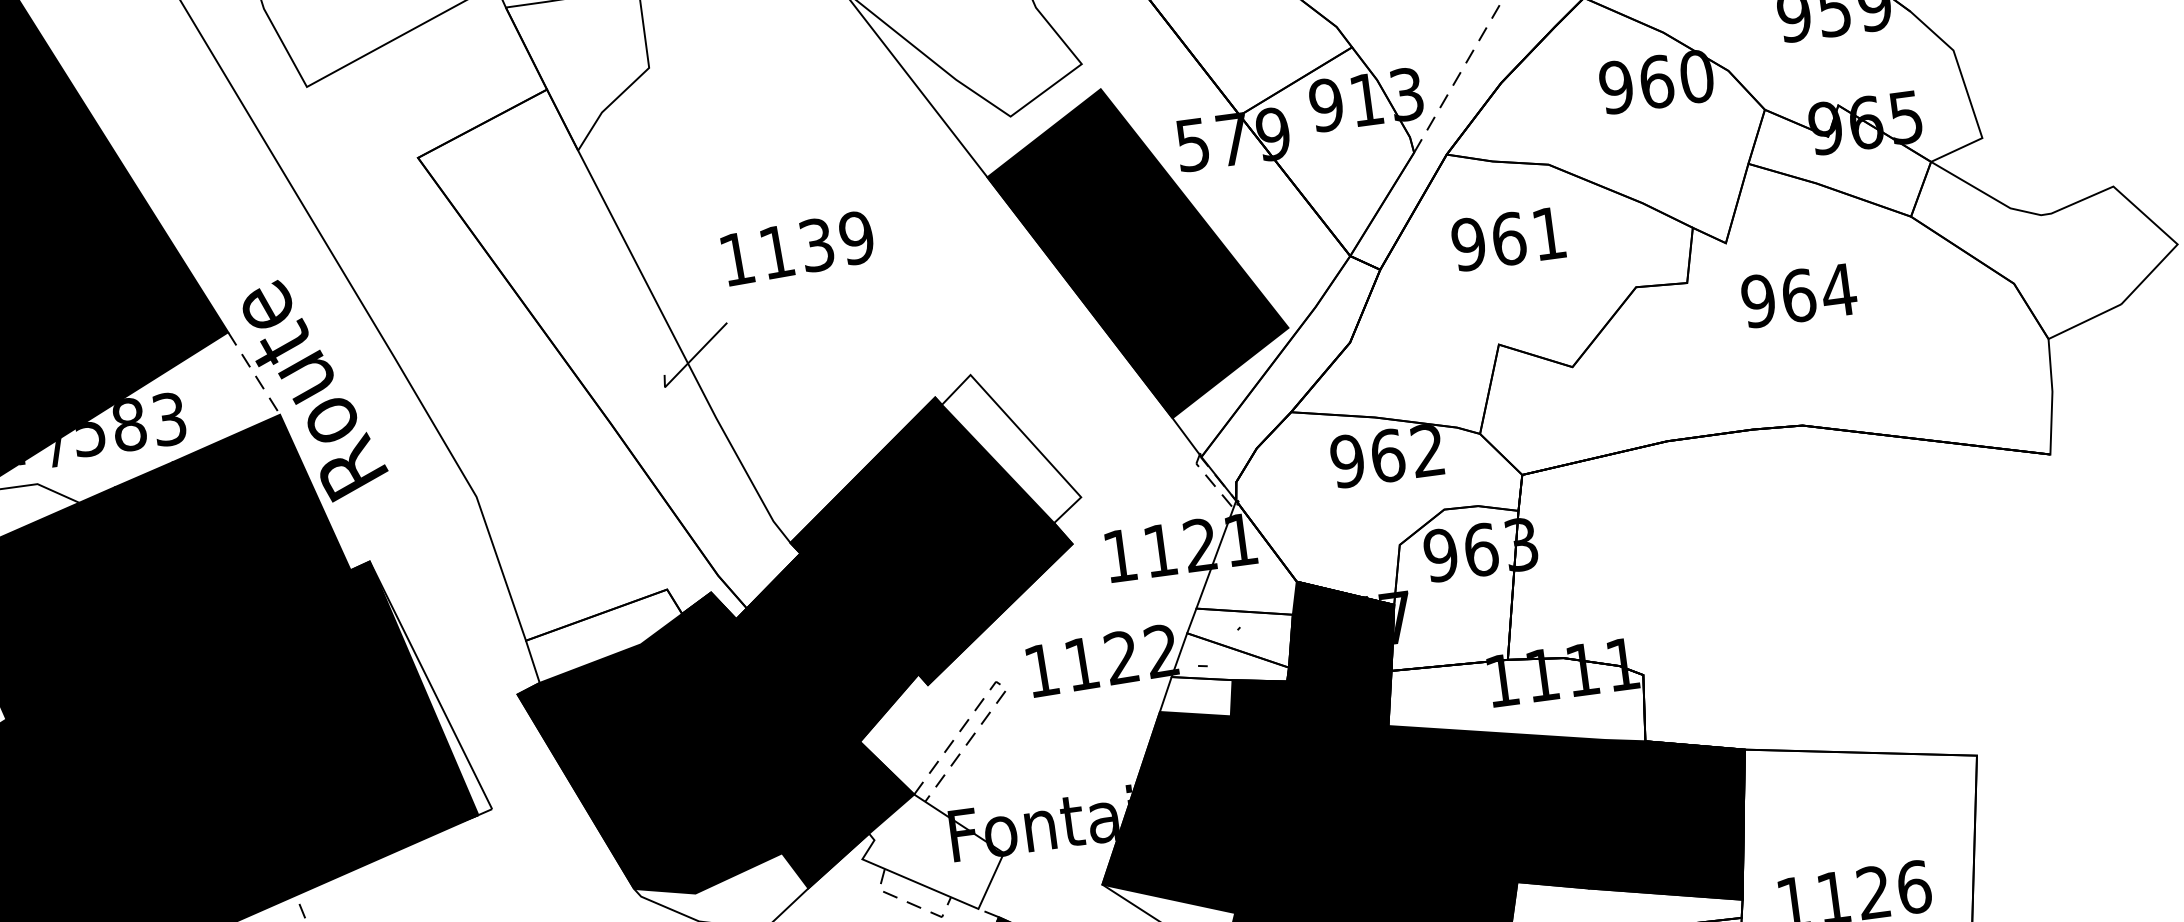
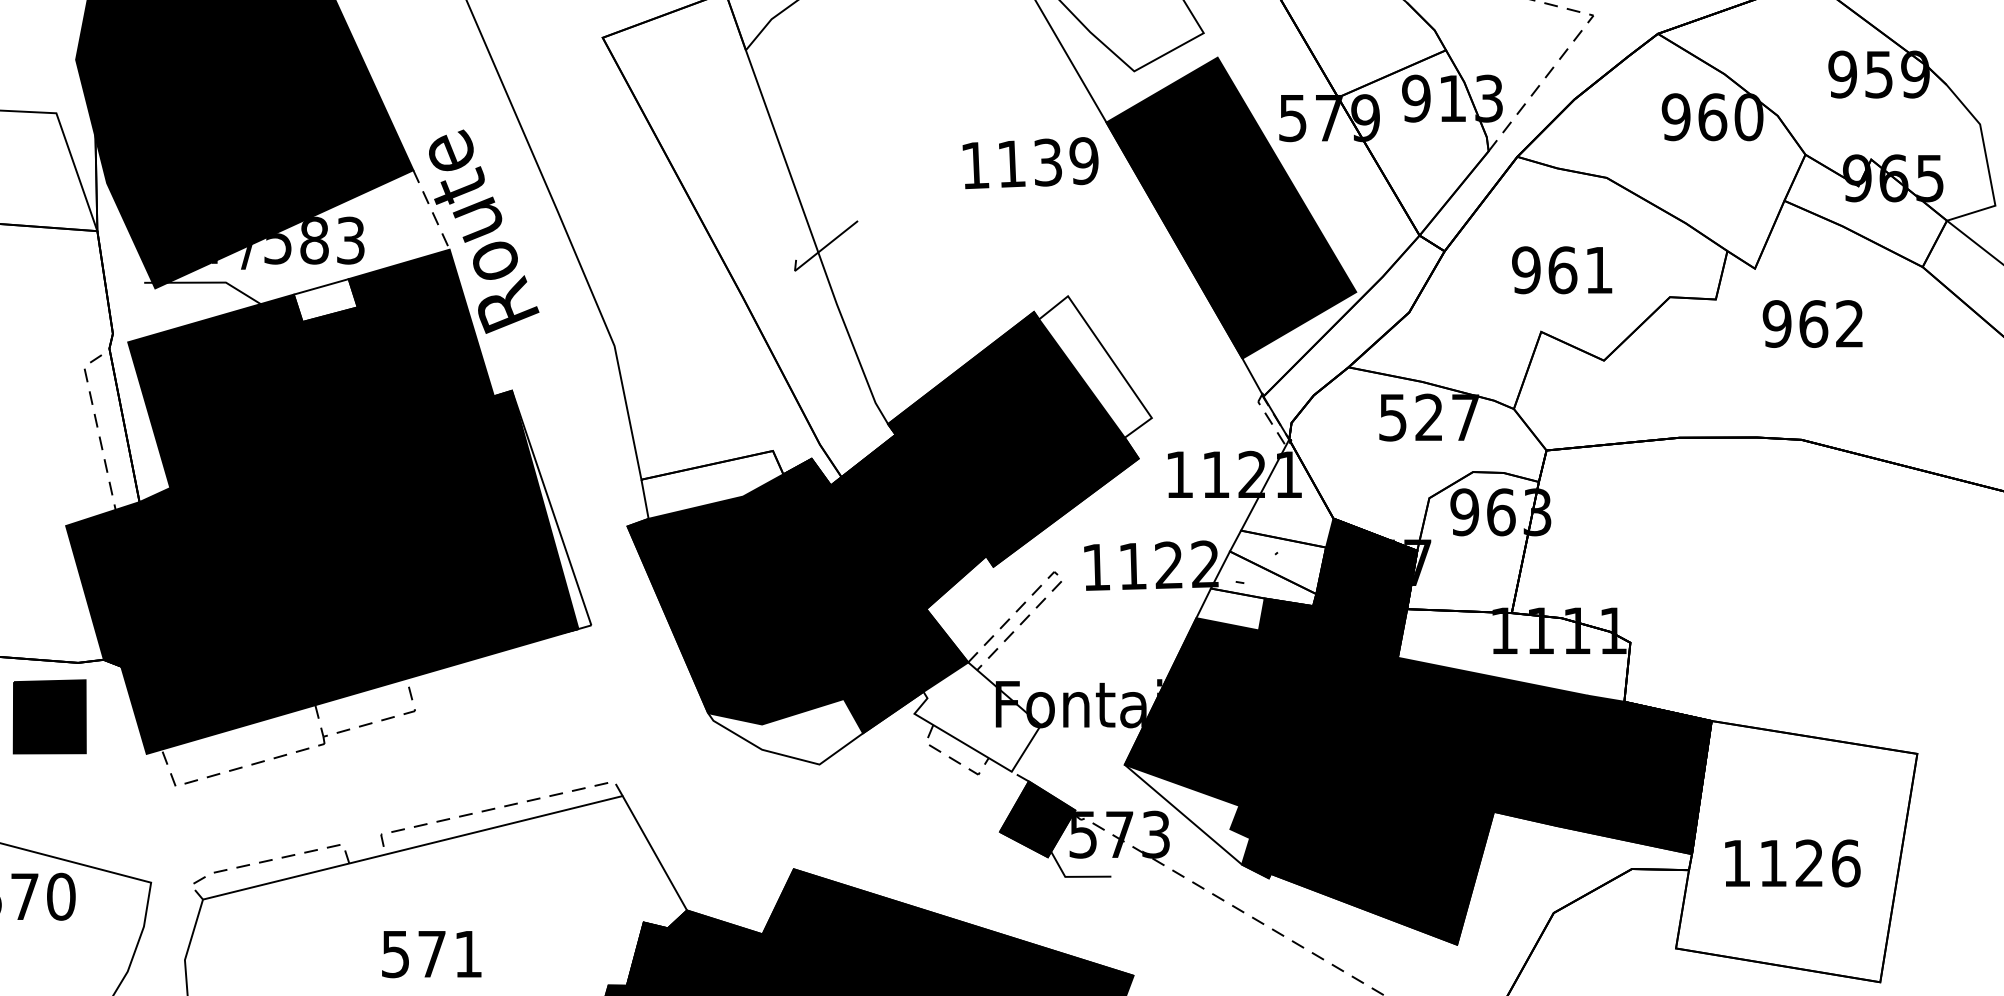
text: (1508, 239) -> (1562, 270), moved
text: (797, 248) -> (1030, 163), moved
text: (1838, 289) -> (1849, 323), 964 -> 962
text: (1386, 455) -> (1428, 417), 962 -> 527
fill: (150, 489) -> (325, 300), removed

